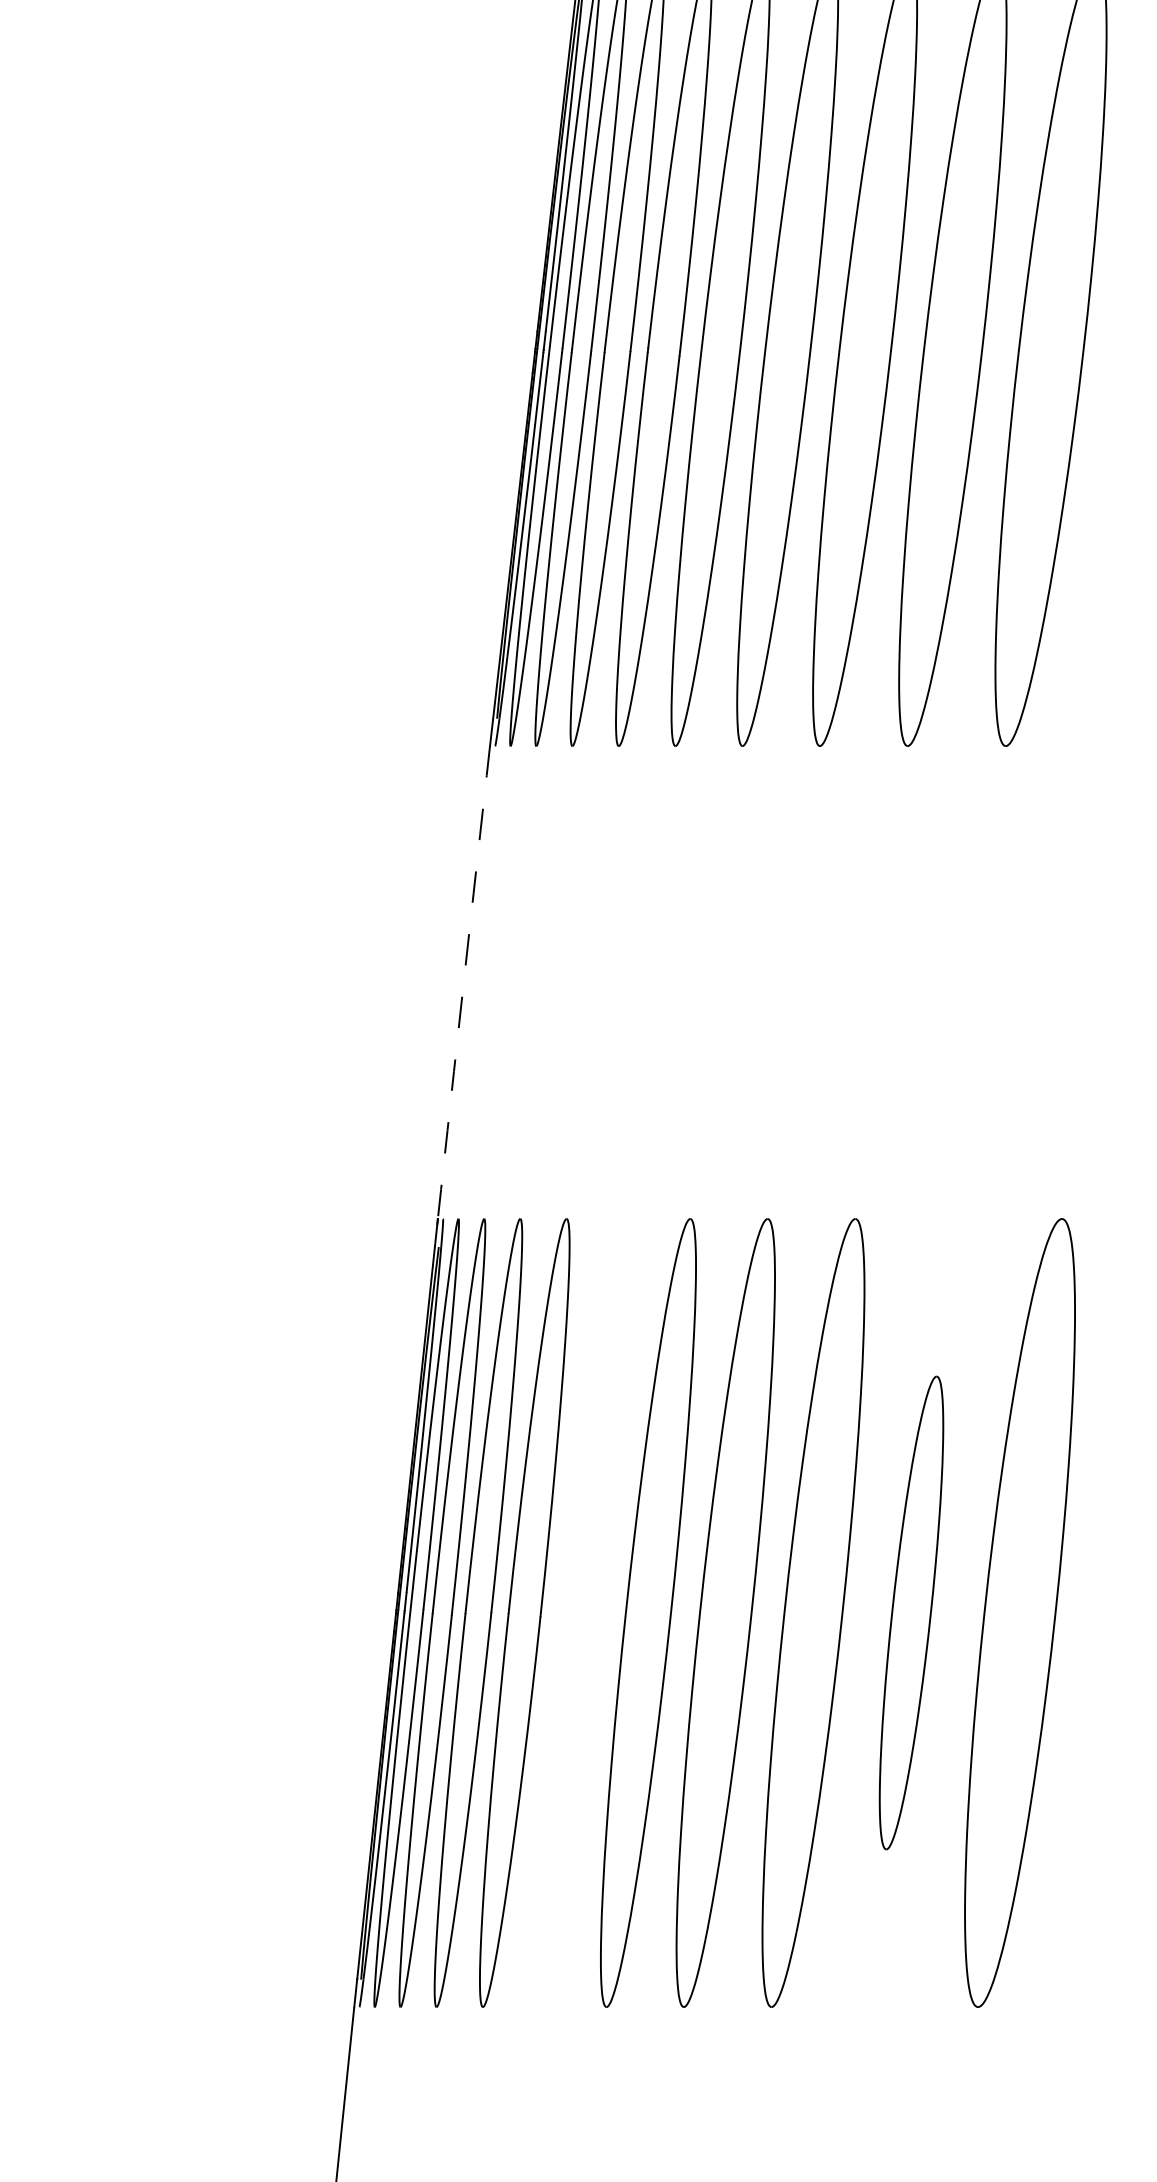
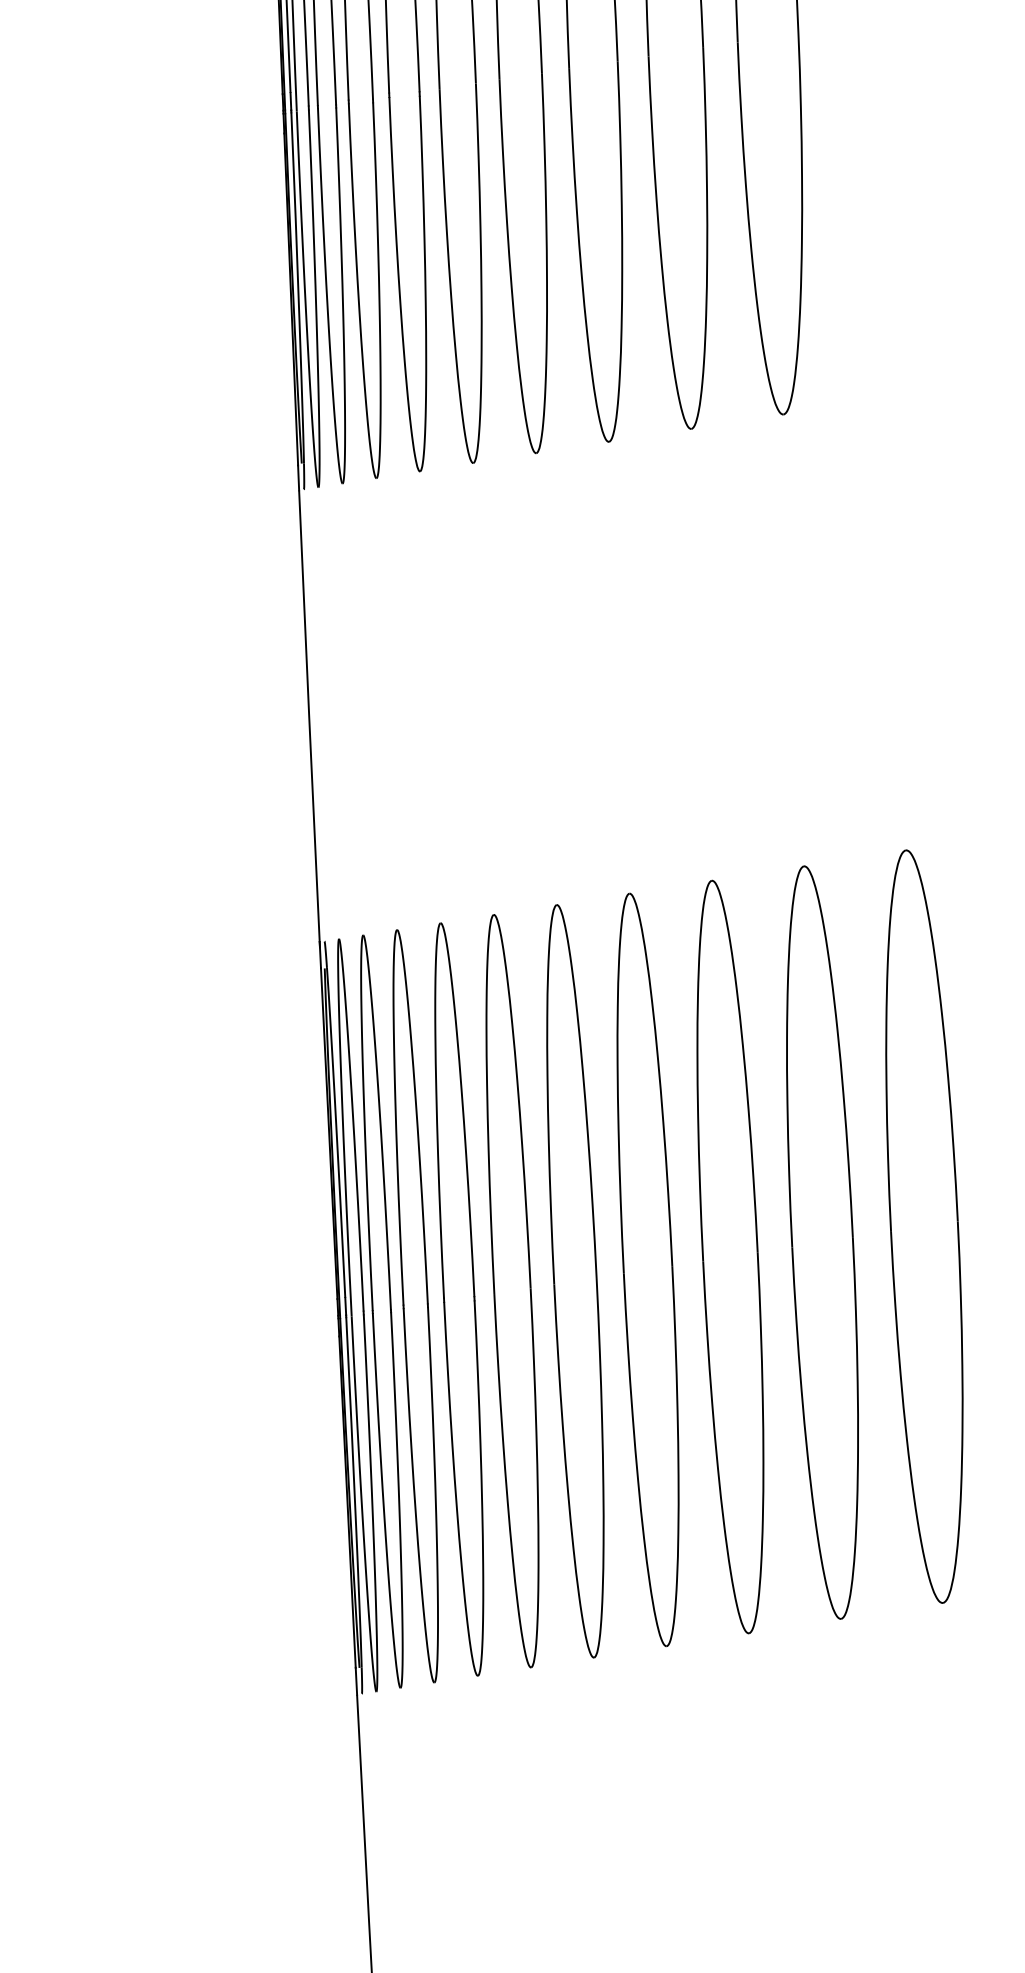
arc: (463, 982) -> (308, 716), dashed -> solid
part: (581, 1612) -> (512, 1290), added
part: (911, 1612) -> (822, 1242), size x1.67

